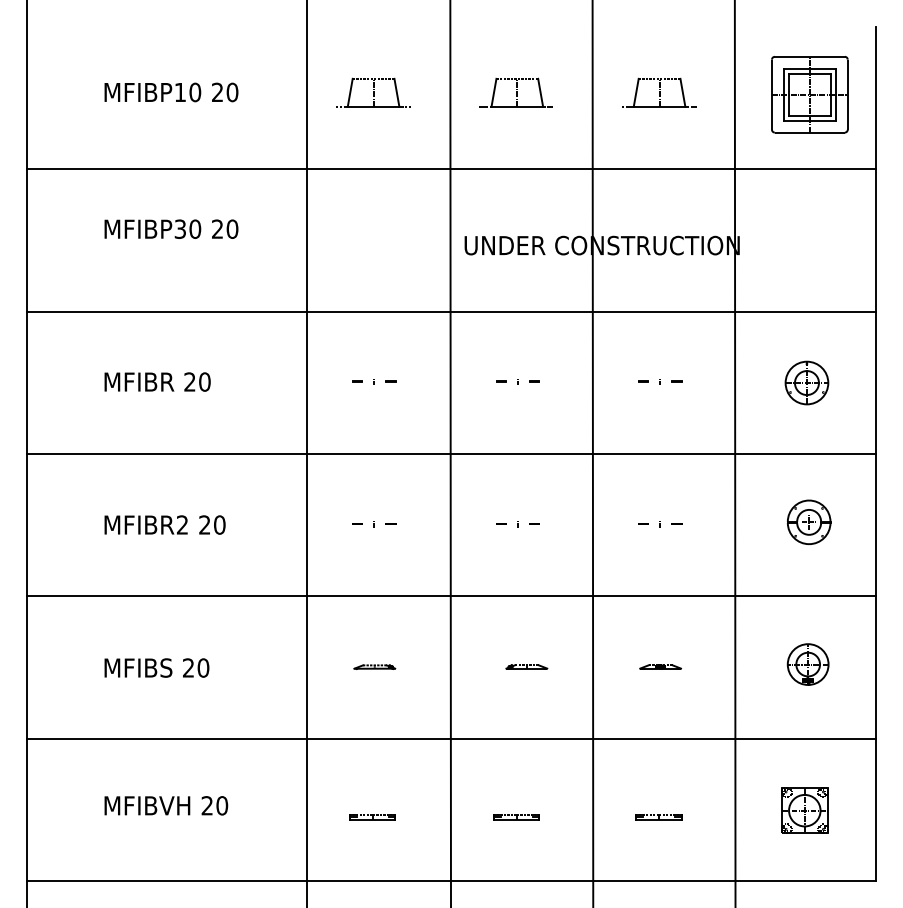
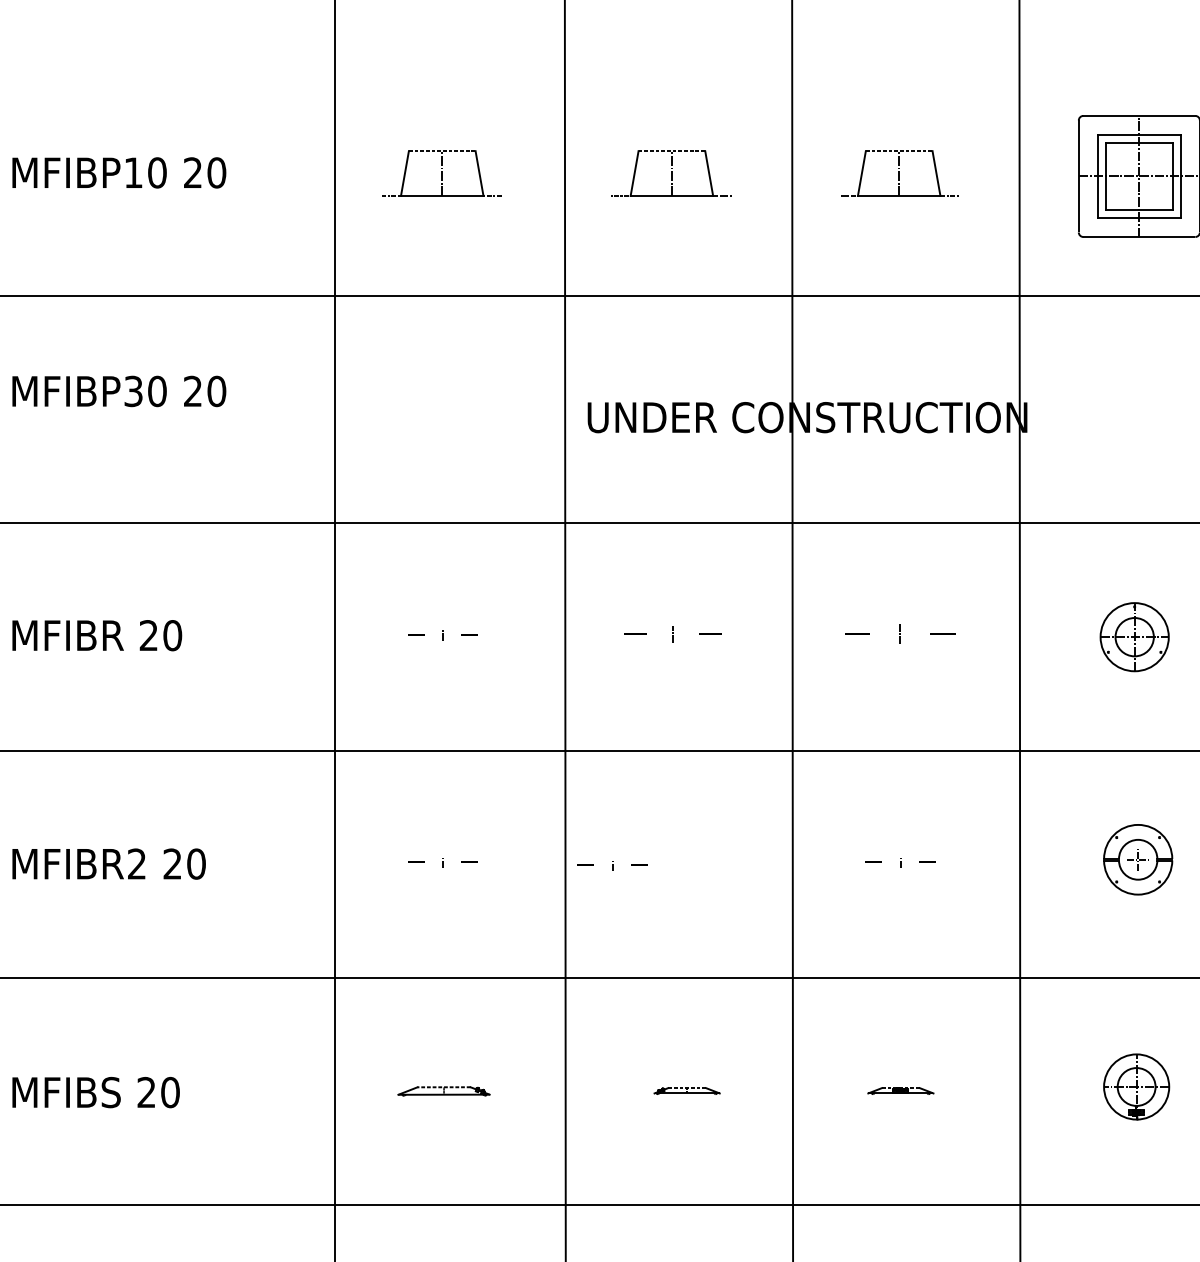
part: (517, 381) -> (672, 634), size x1.4
part: (660, 381) -> (900, 634), size x1.6
part: (517, 524) -> (611, 866), moved
part: (374, 666) -> (443, 1090), size x1.4

